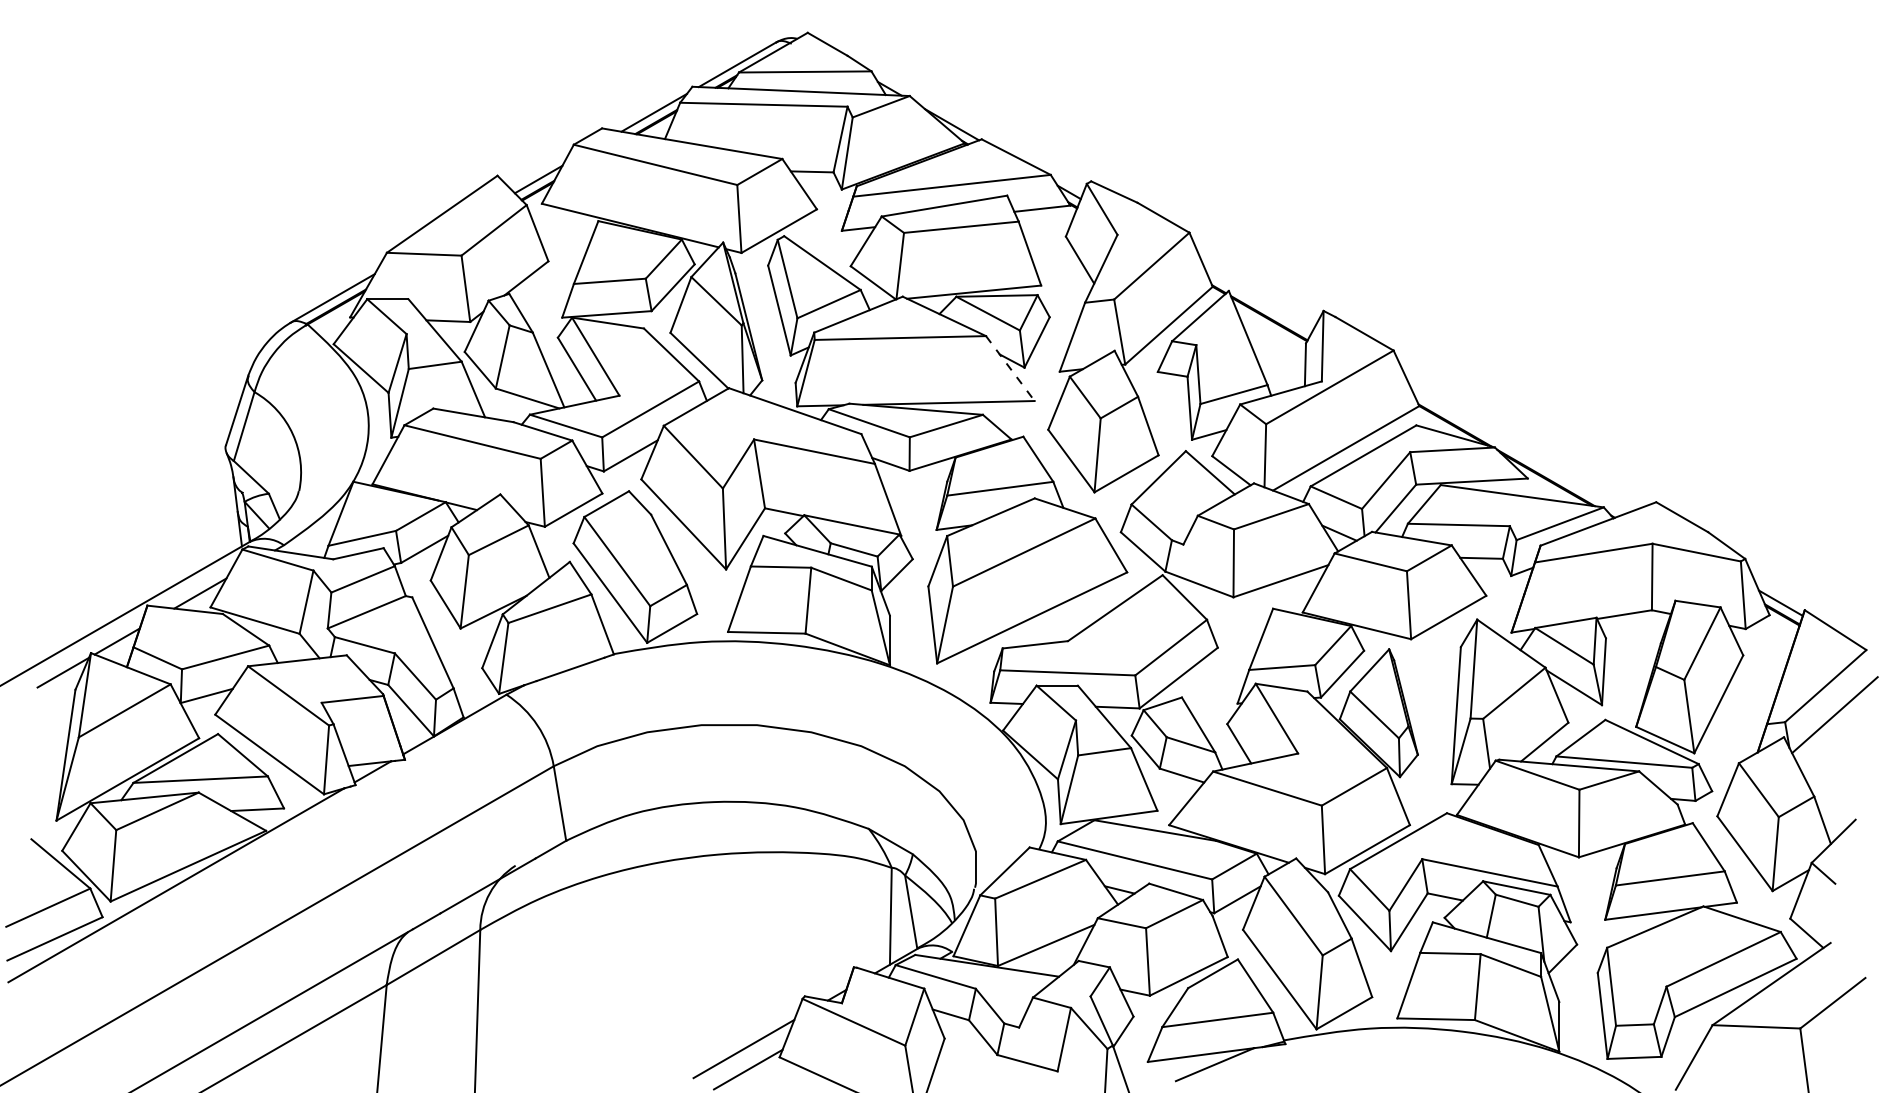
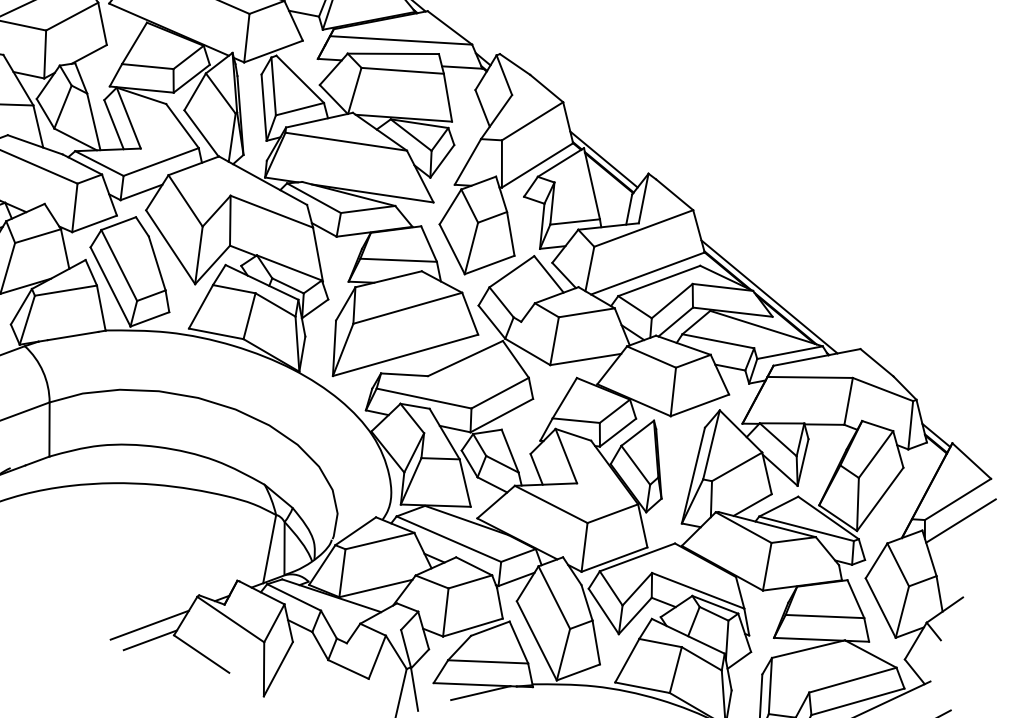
line: (1258, 301) -> (603, 159), added
line: (1010, 368) -> (420, 176), dashed -> solid
line: (1518, 451) -> (769, 296), added

